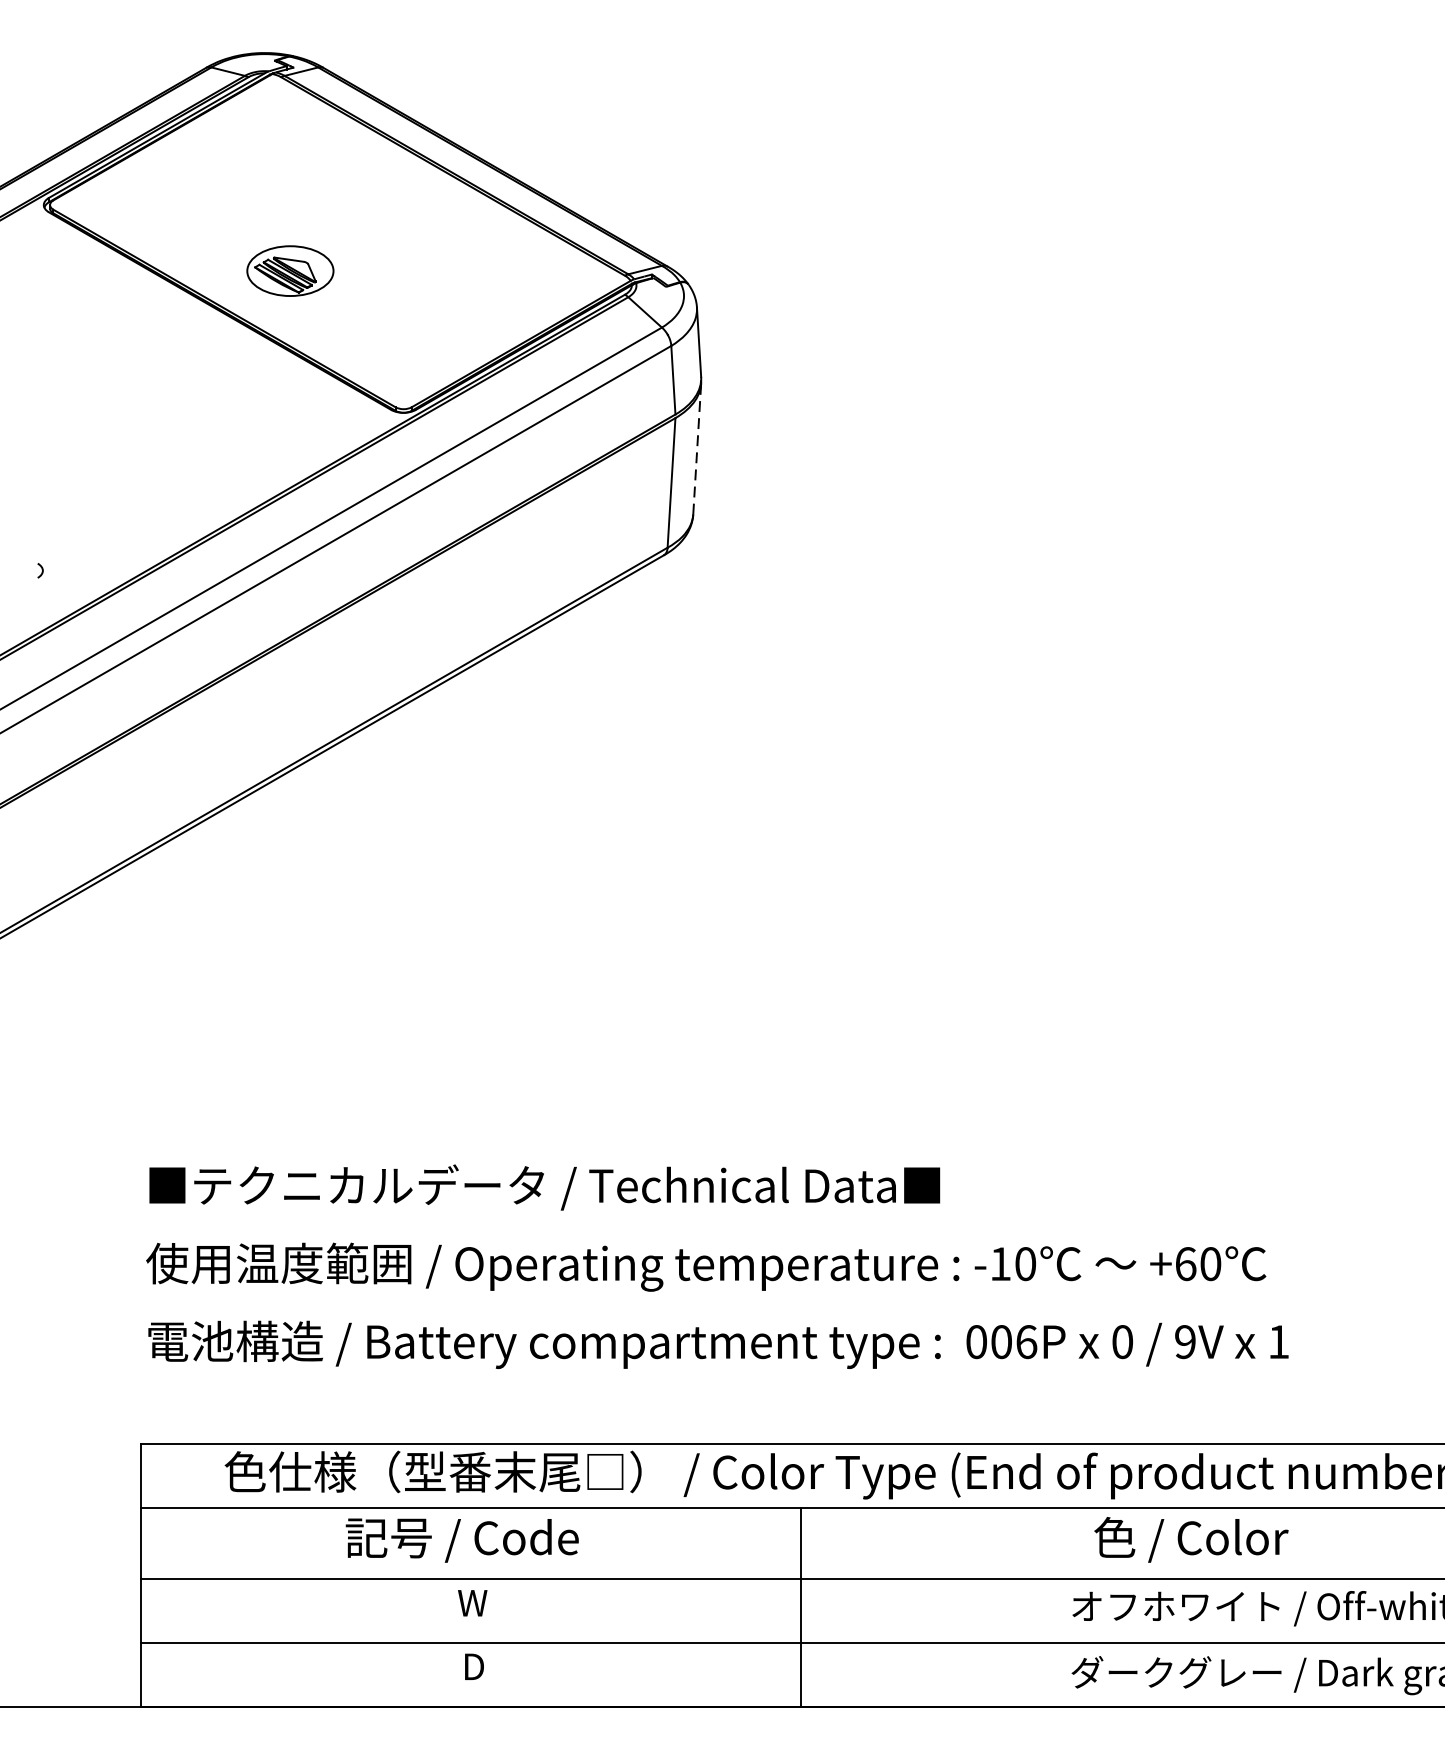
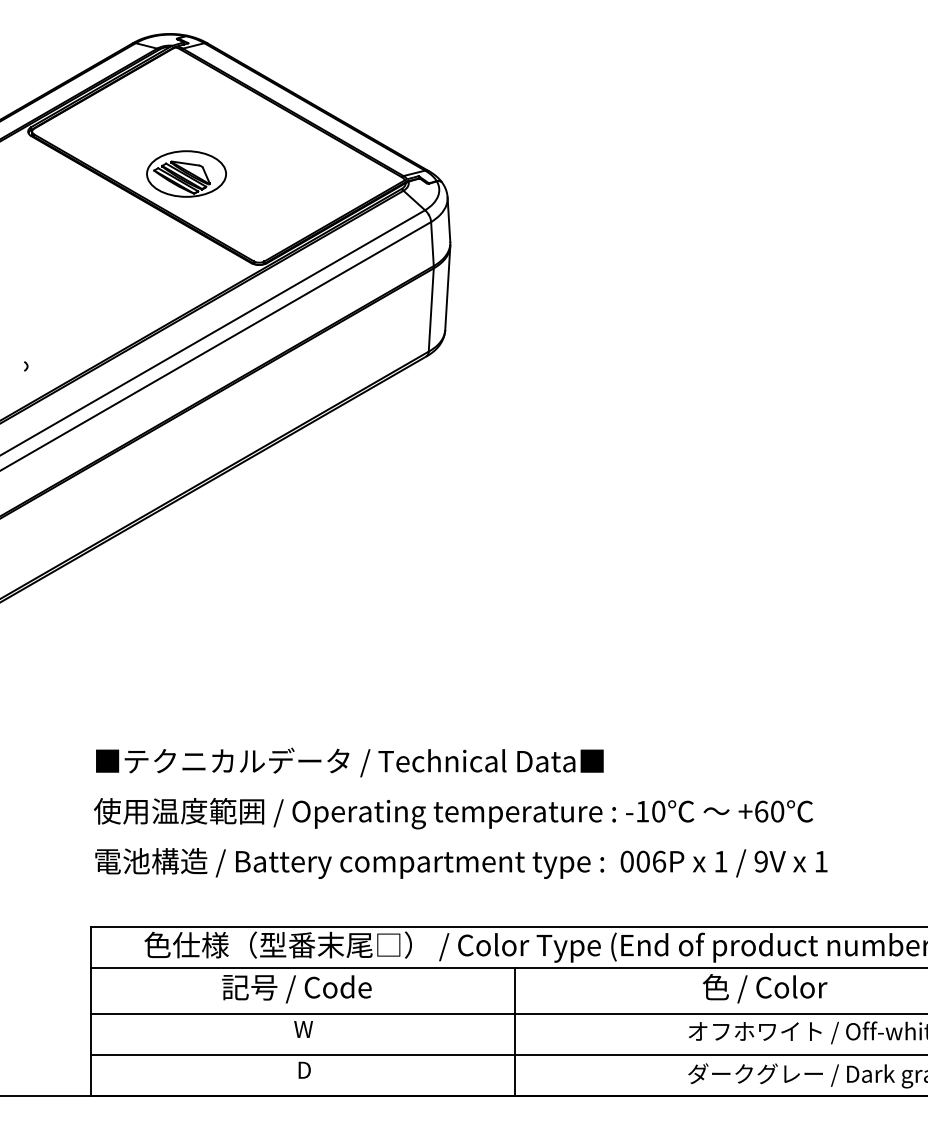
part: (290, 270) -> (186, 173), size x1.43
line: (696, 449) -> (447, 288), dashed -> solid
text: (1121, 1341) -> (720, 861), 0 -> 1

